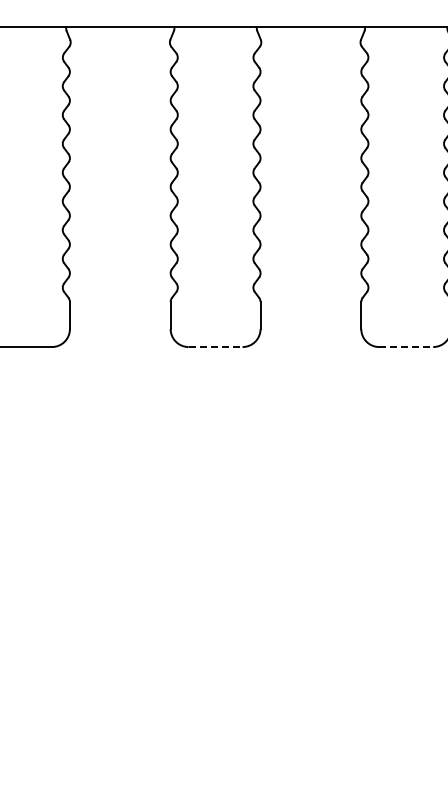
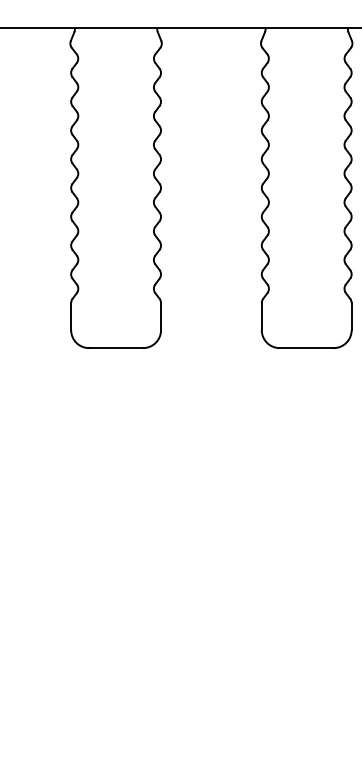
line: (215, 347) -> (115, 348), dashed -> solid
line: (406, 347) -> (306, 348), dashed -> solid

